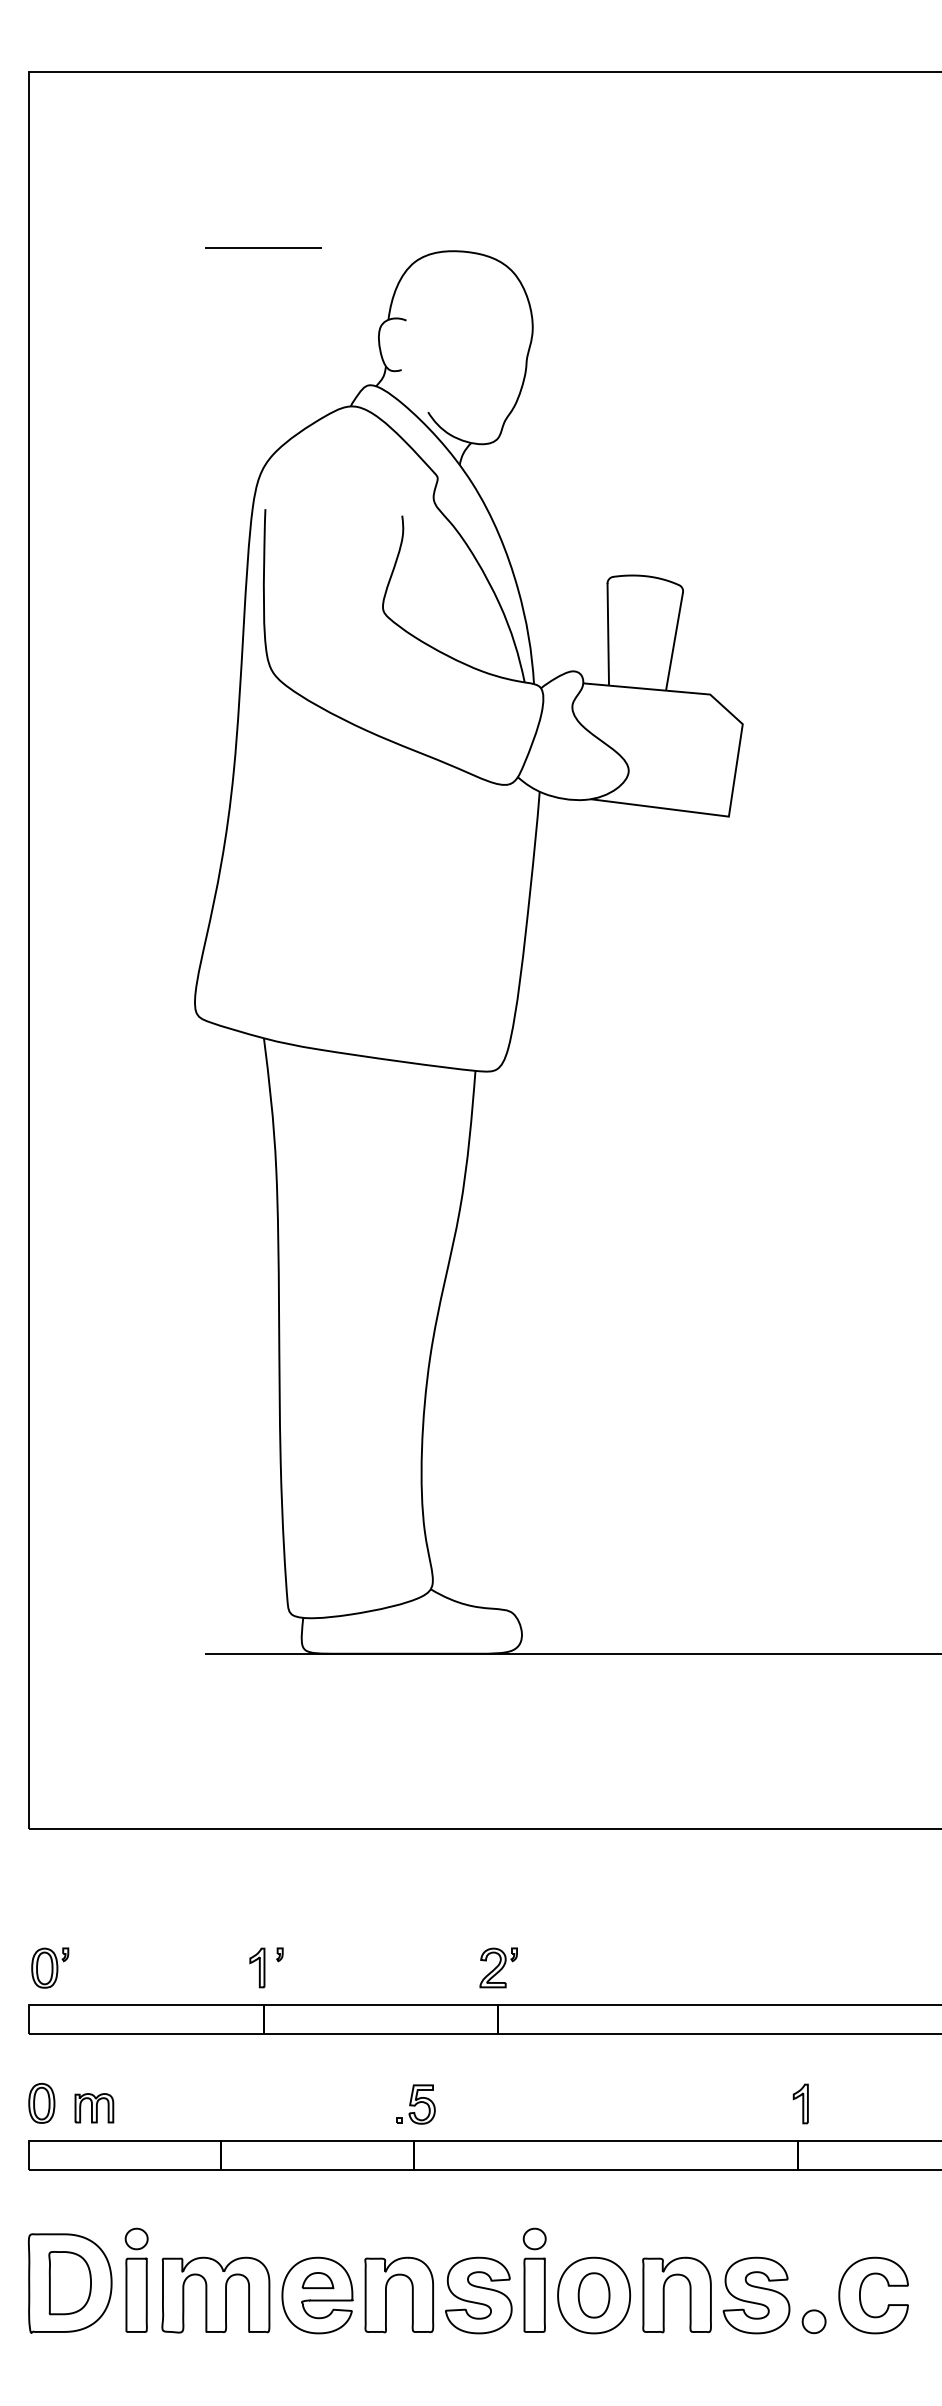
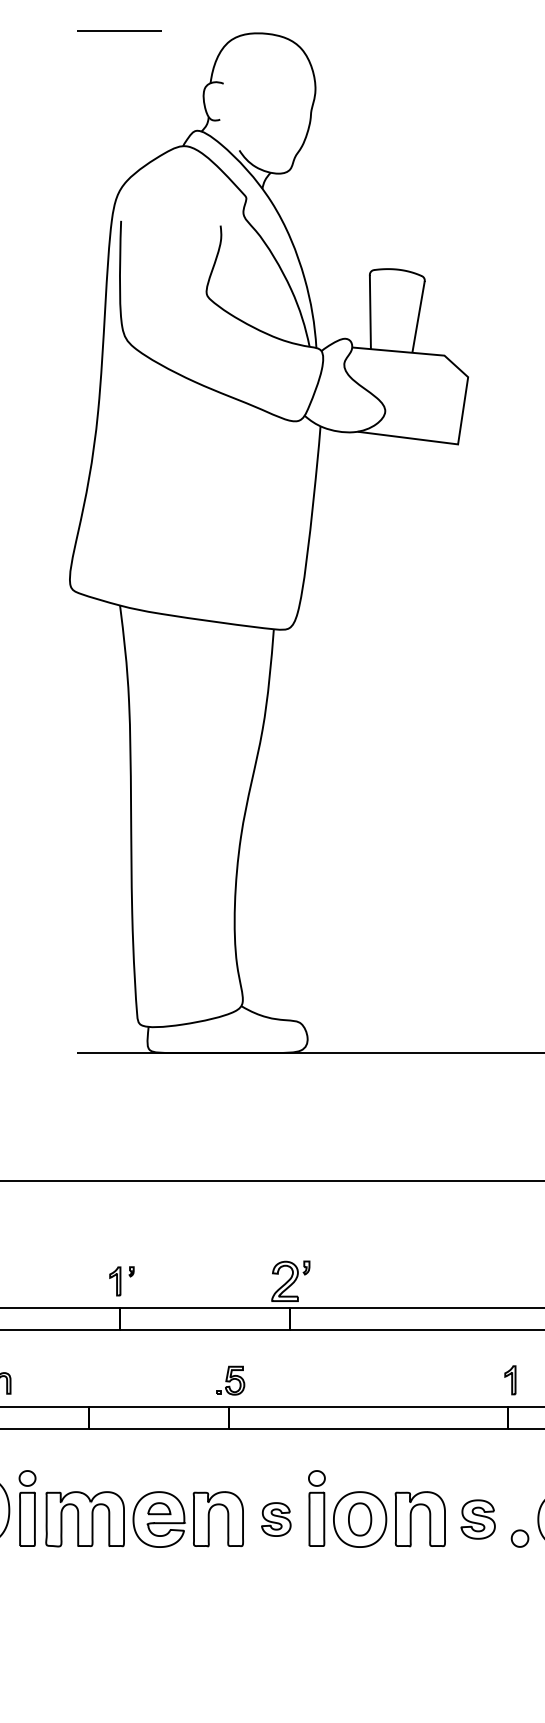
part: (498, 1967) -> (290, 1281), size x1.4
part: (478, 2295) -> (276, 1519), size x0.6
part: (756, 2295) -> (478, 1519), size x0.7

